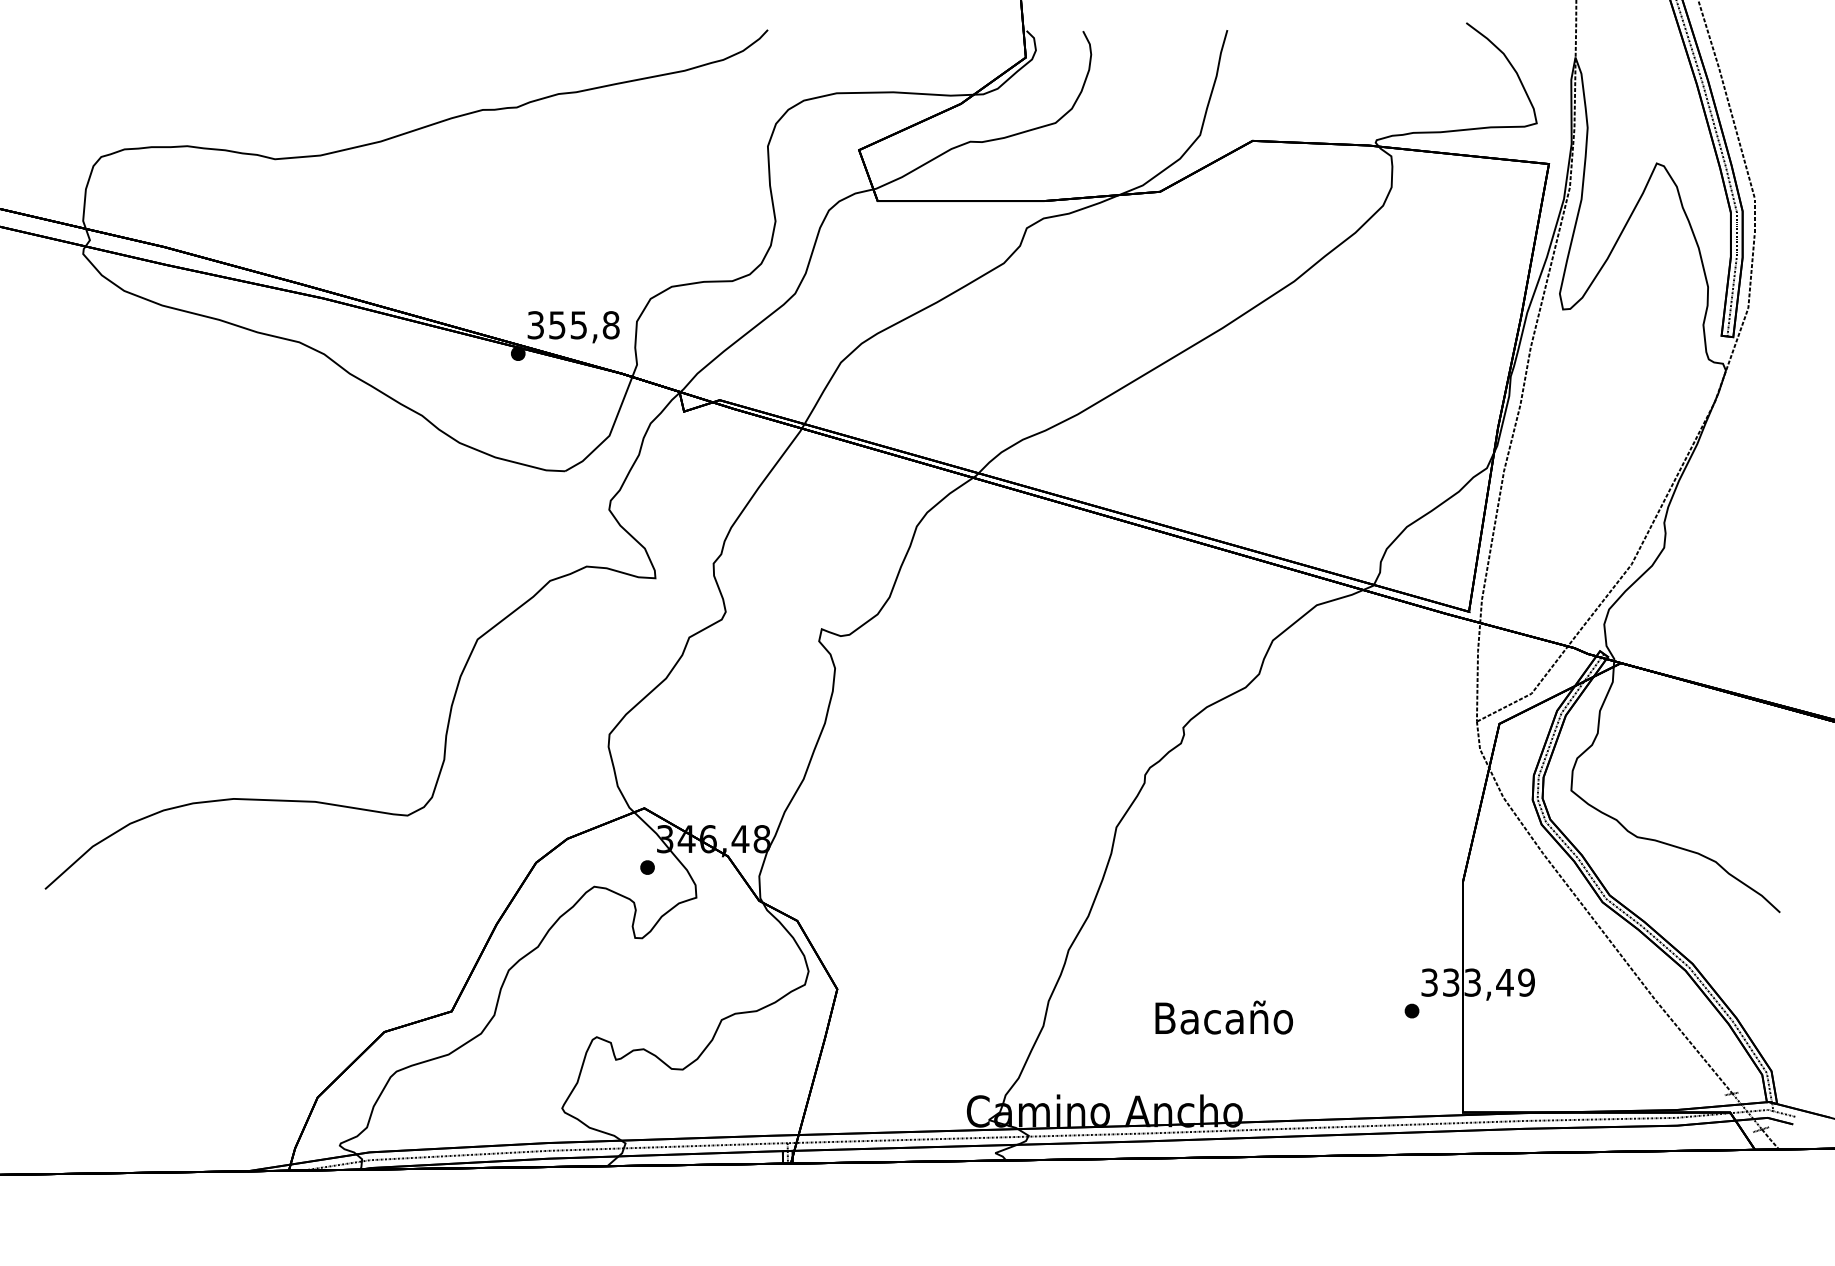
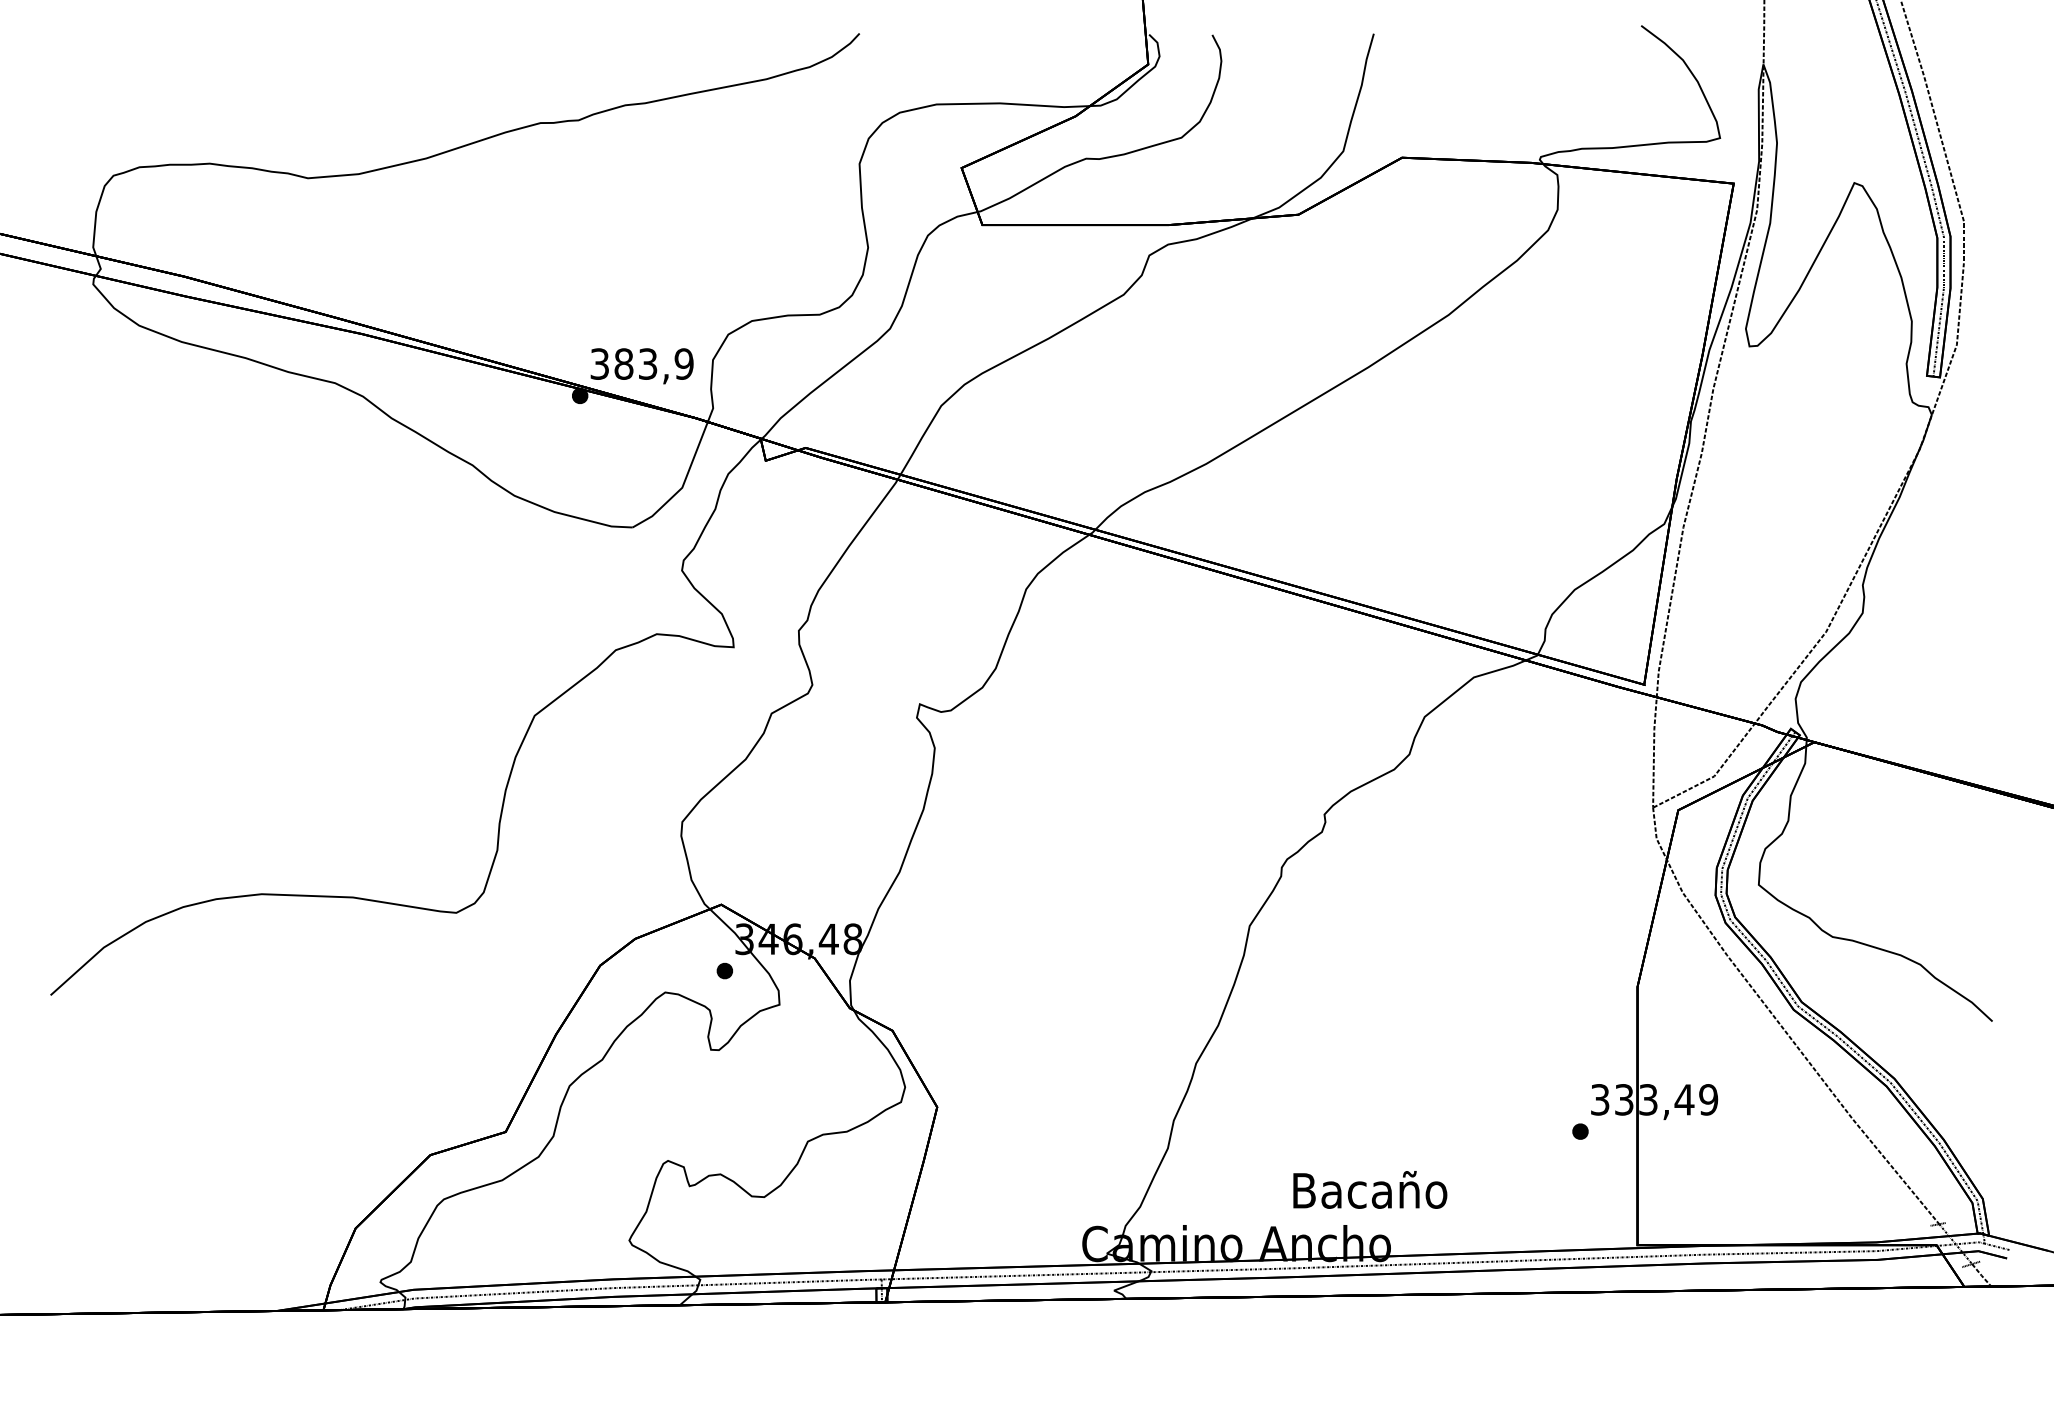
text: (583, 324) -> (653, 363), 355,8 -> 383,9
text: (1224, 1017) -> (1370, 1189), moved

